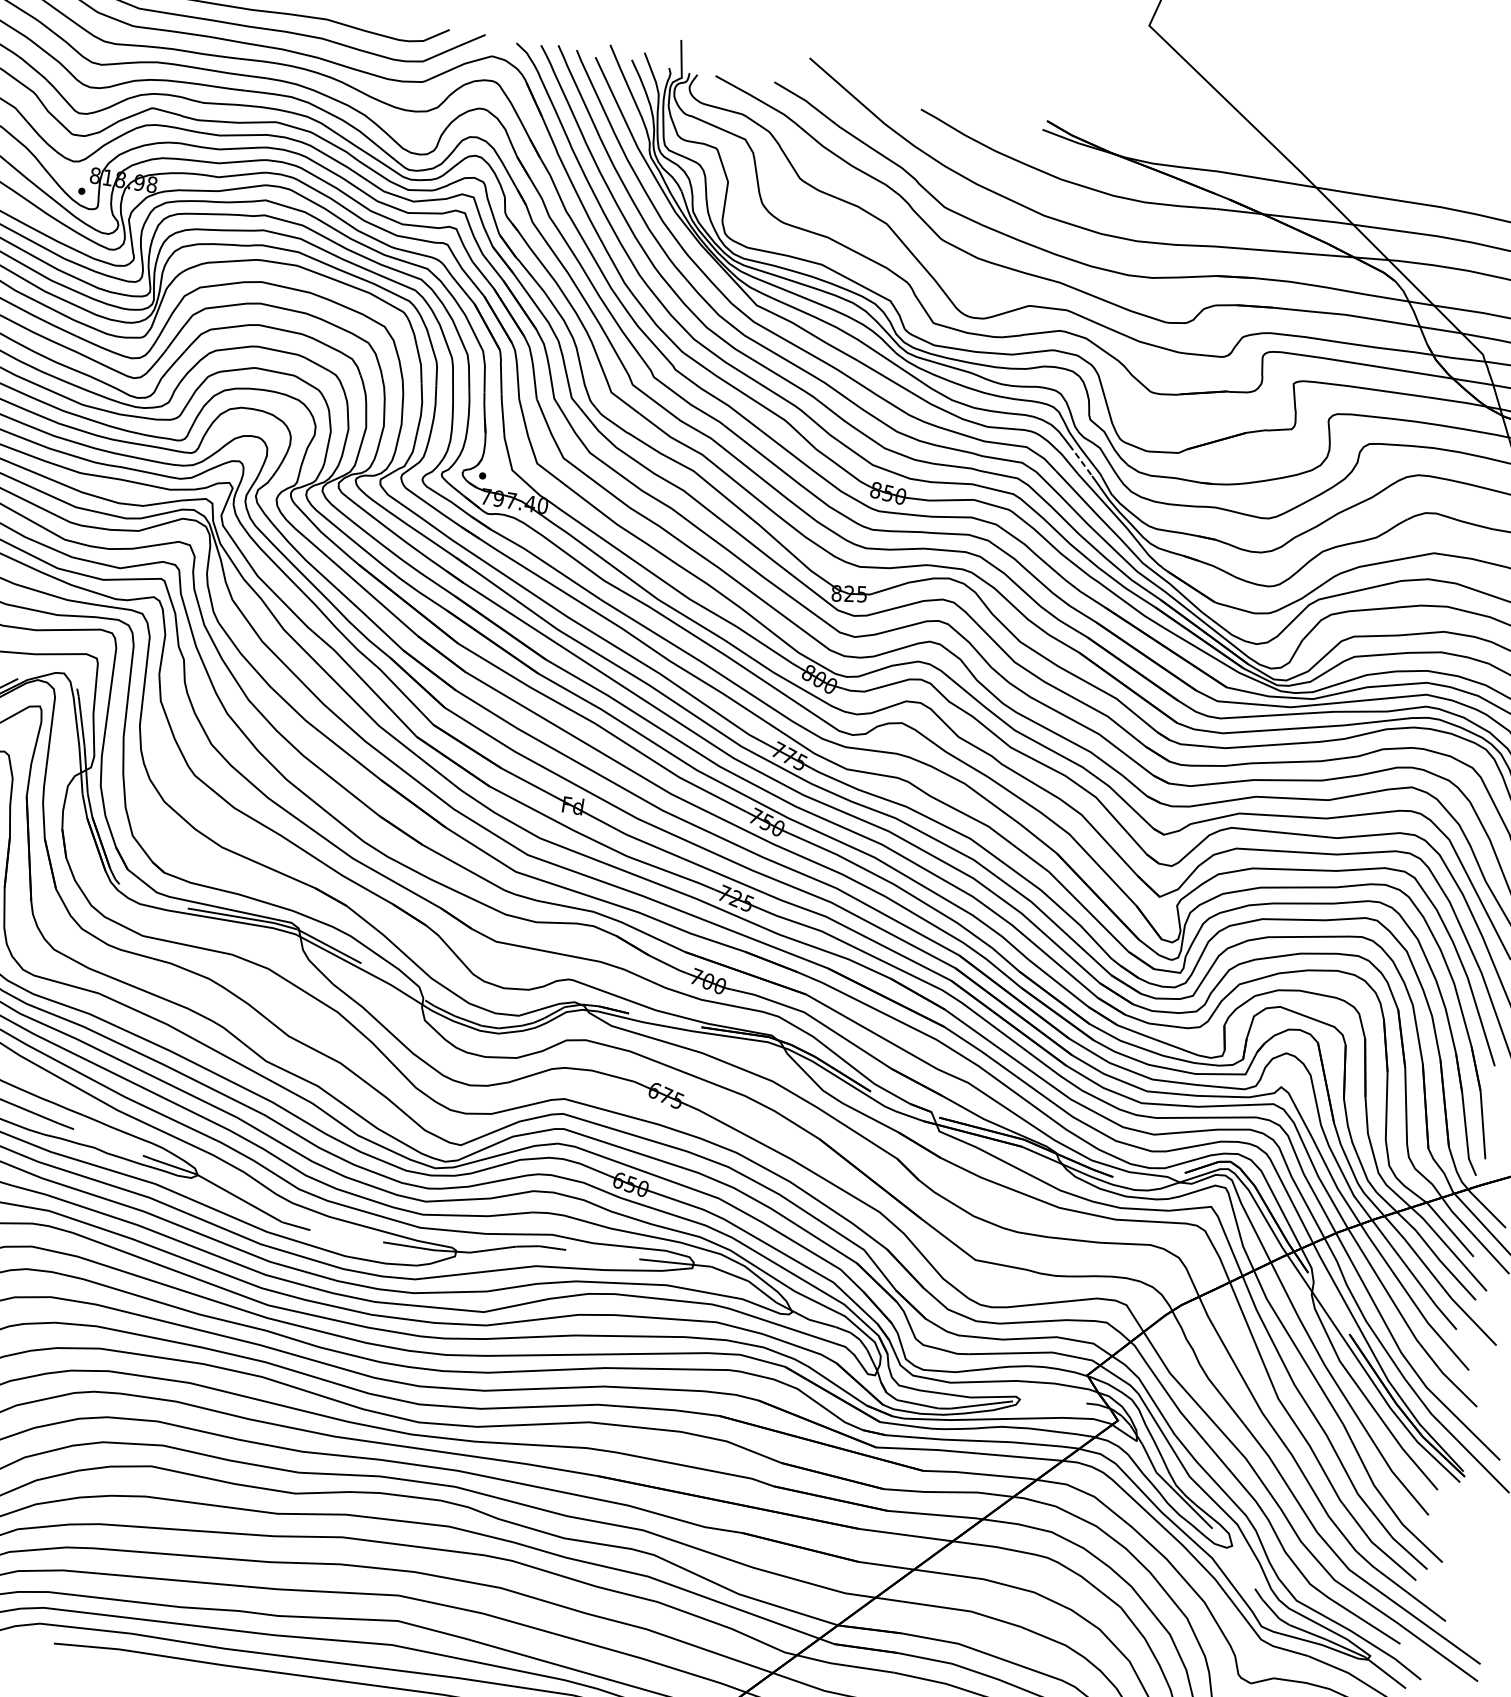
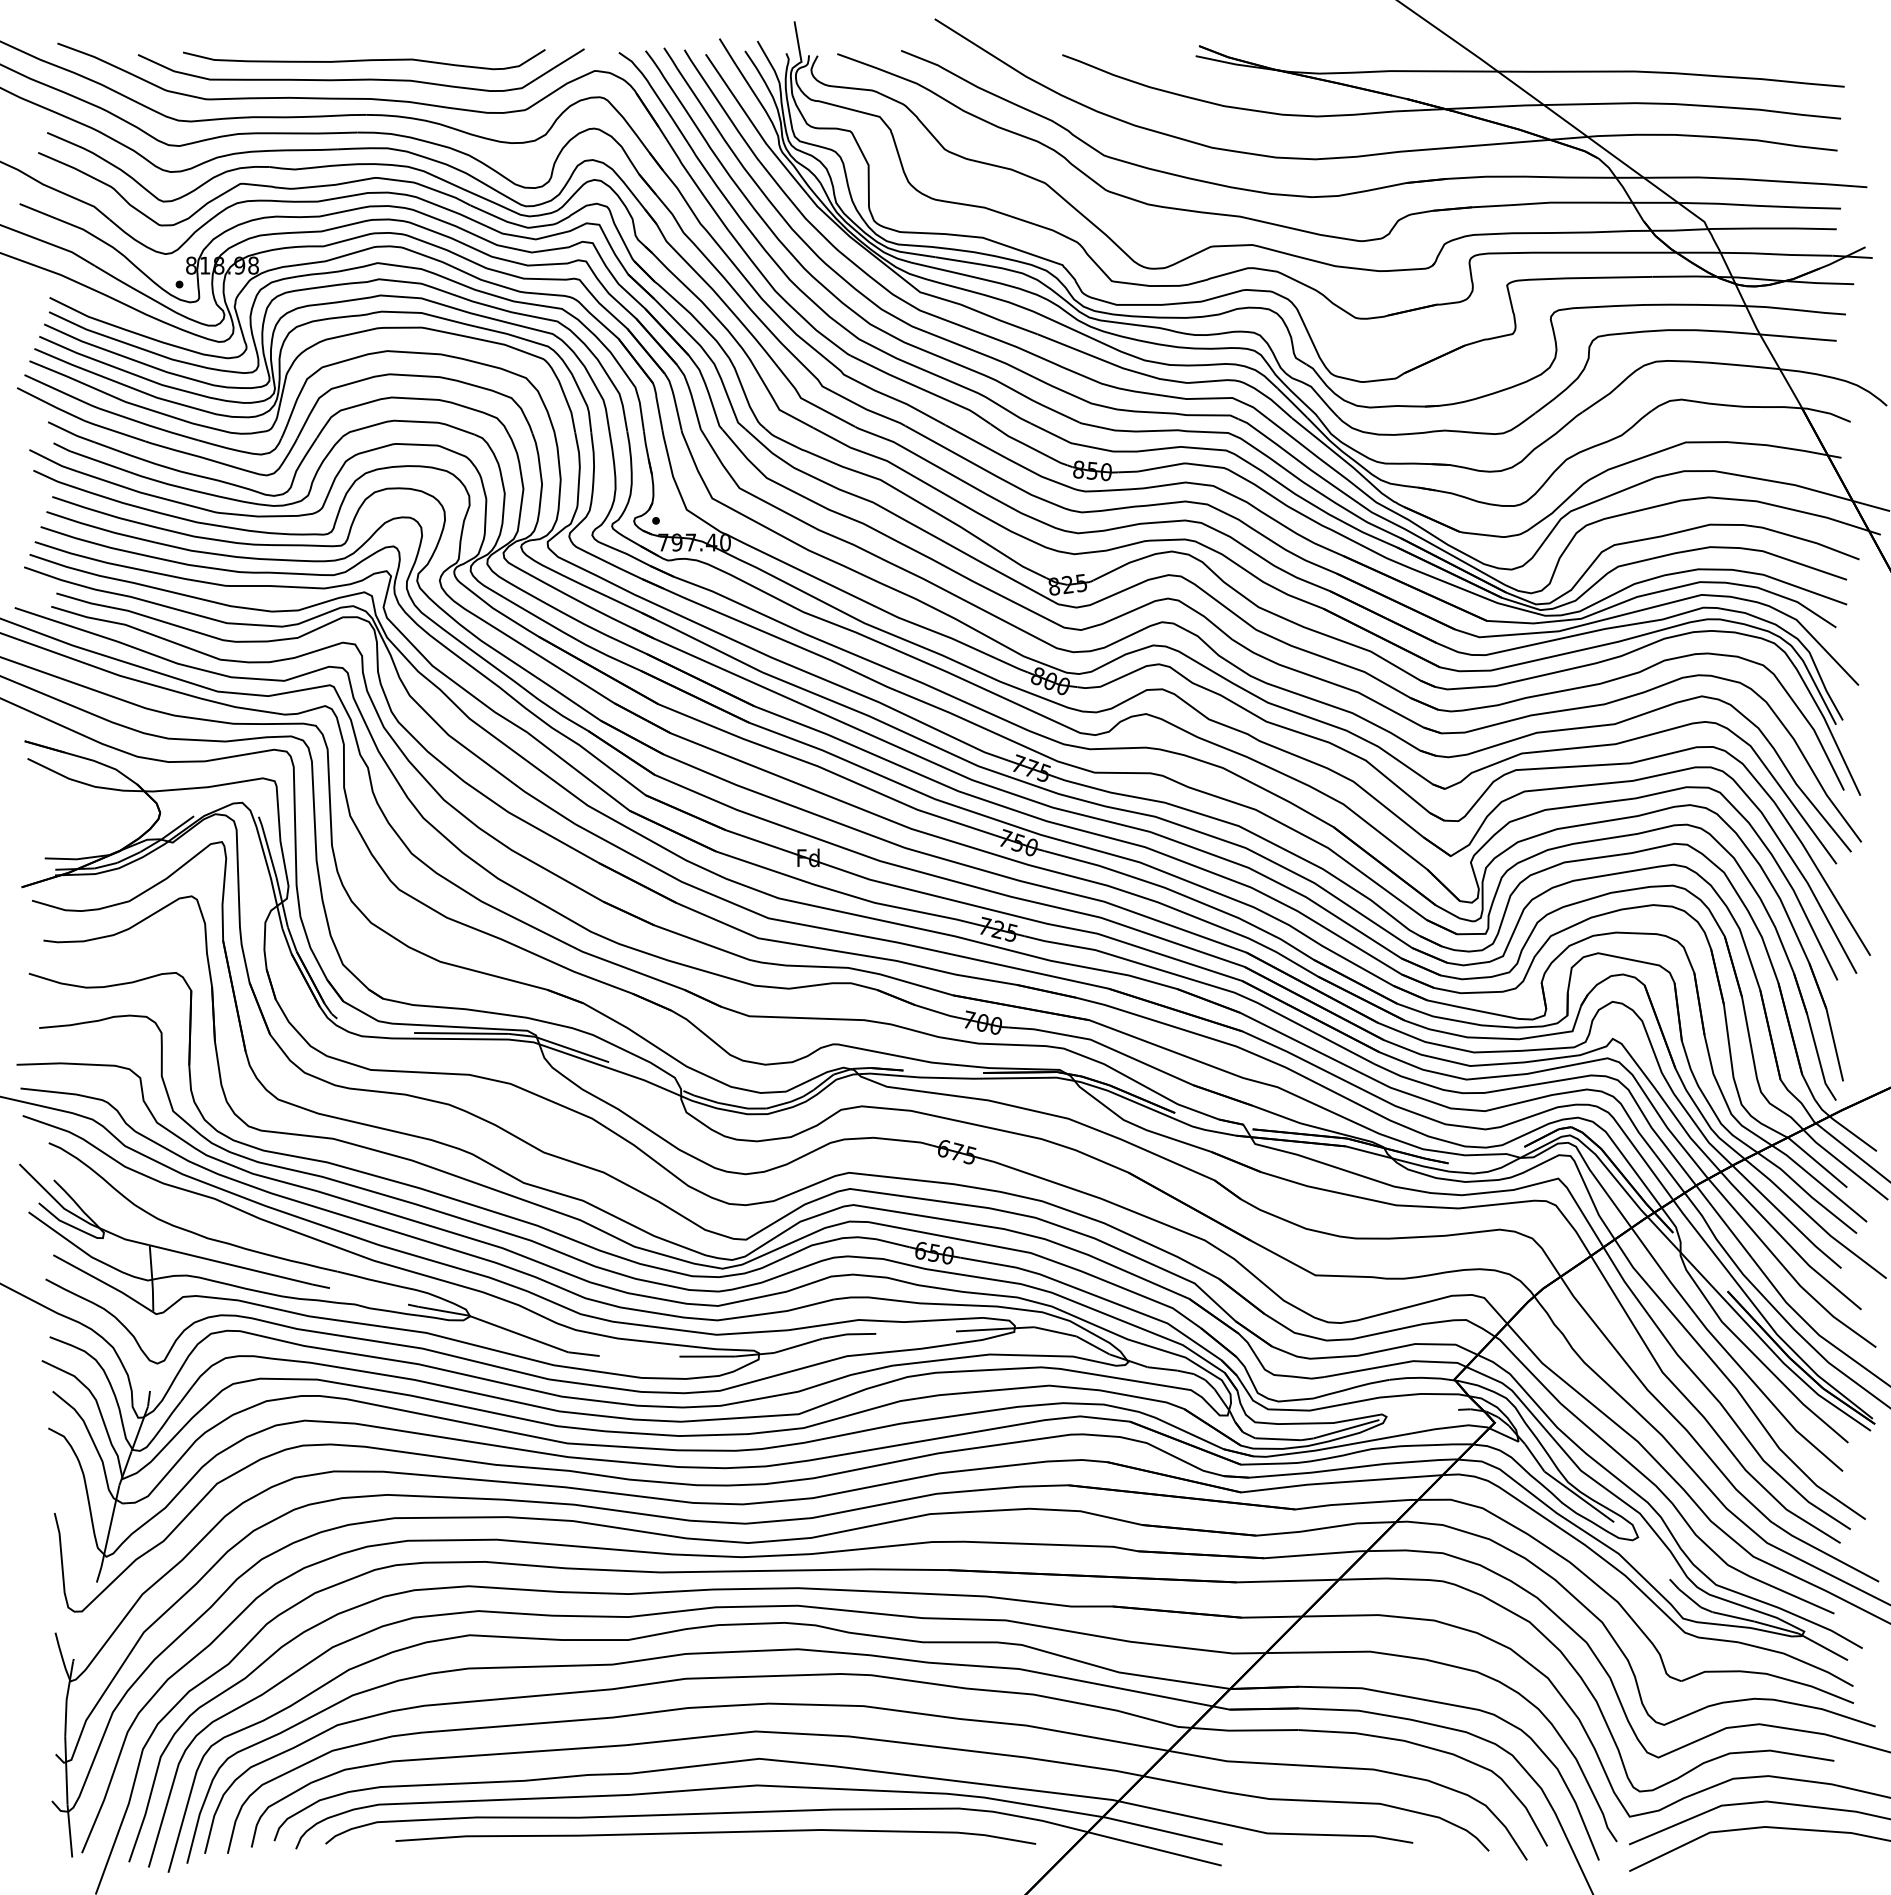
line: (1080, 460) -> (1292, 403), dashed -> solid

